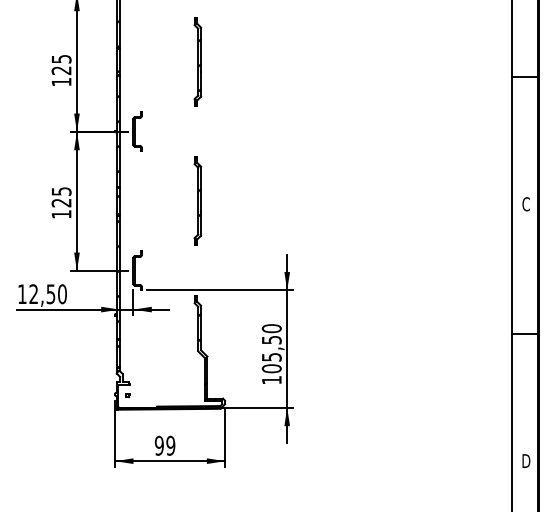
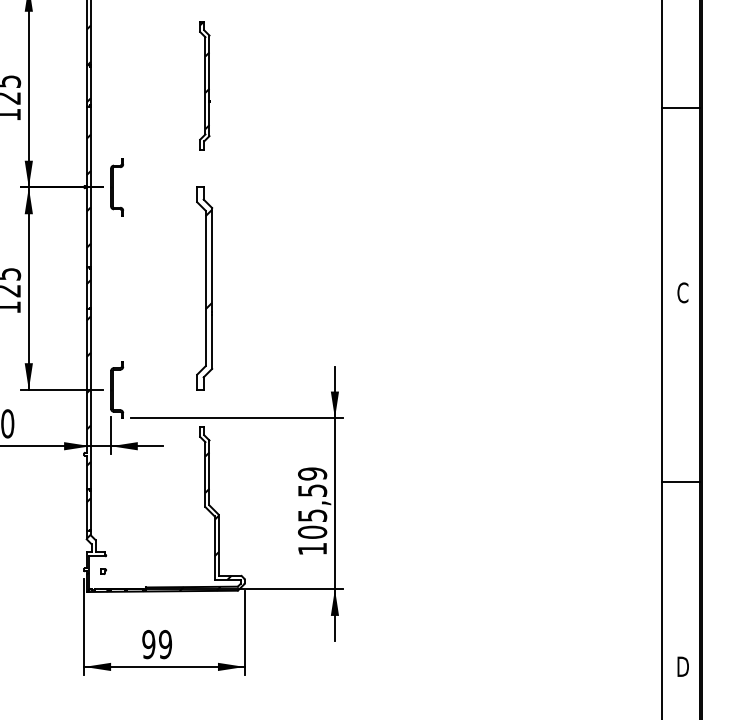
part: (197, 200) -> (204, 287), size x1.6
text: (271, 328) -> (312, 473), 105,50 -> 105,59

